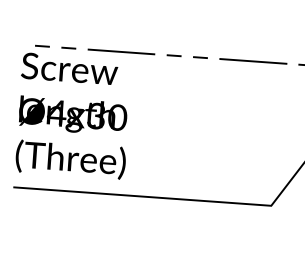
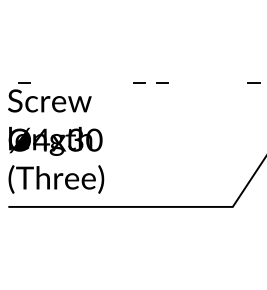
line: (68, 47) -> (47, 82), removed
line: (121, 52) -> (93, 83), removed
line: (253, 61) -> (208, 83), removed

